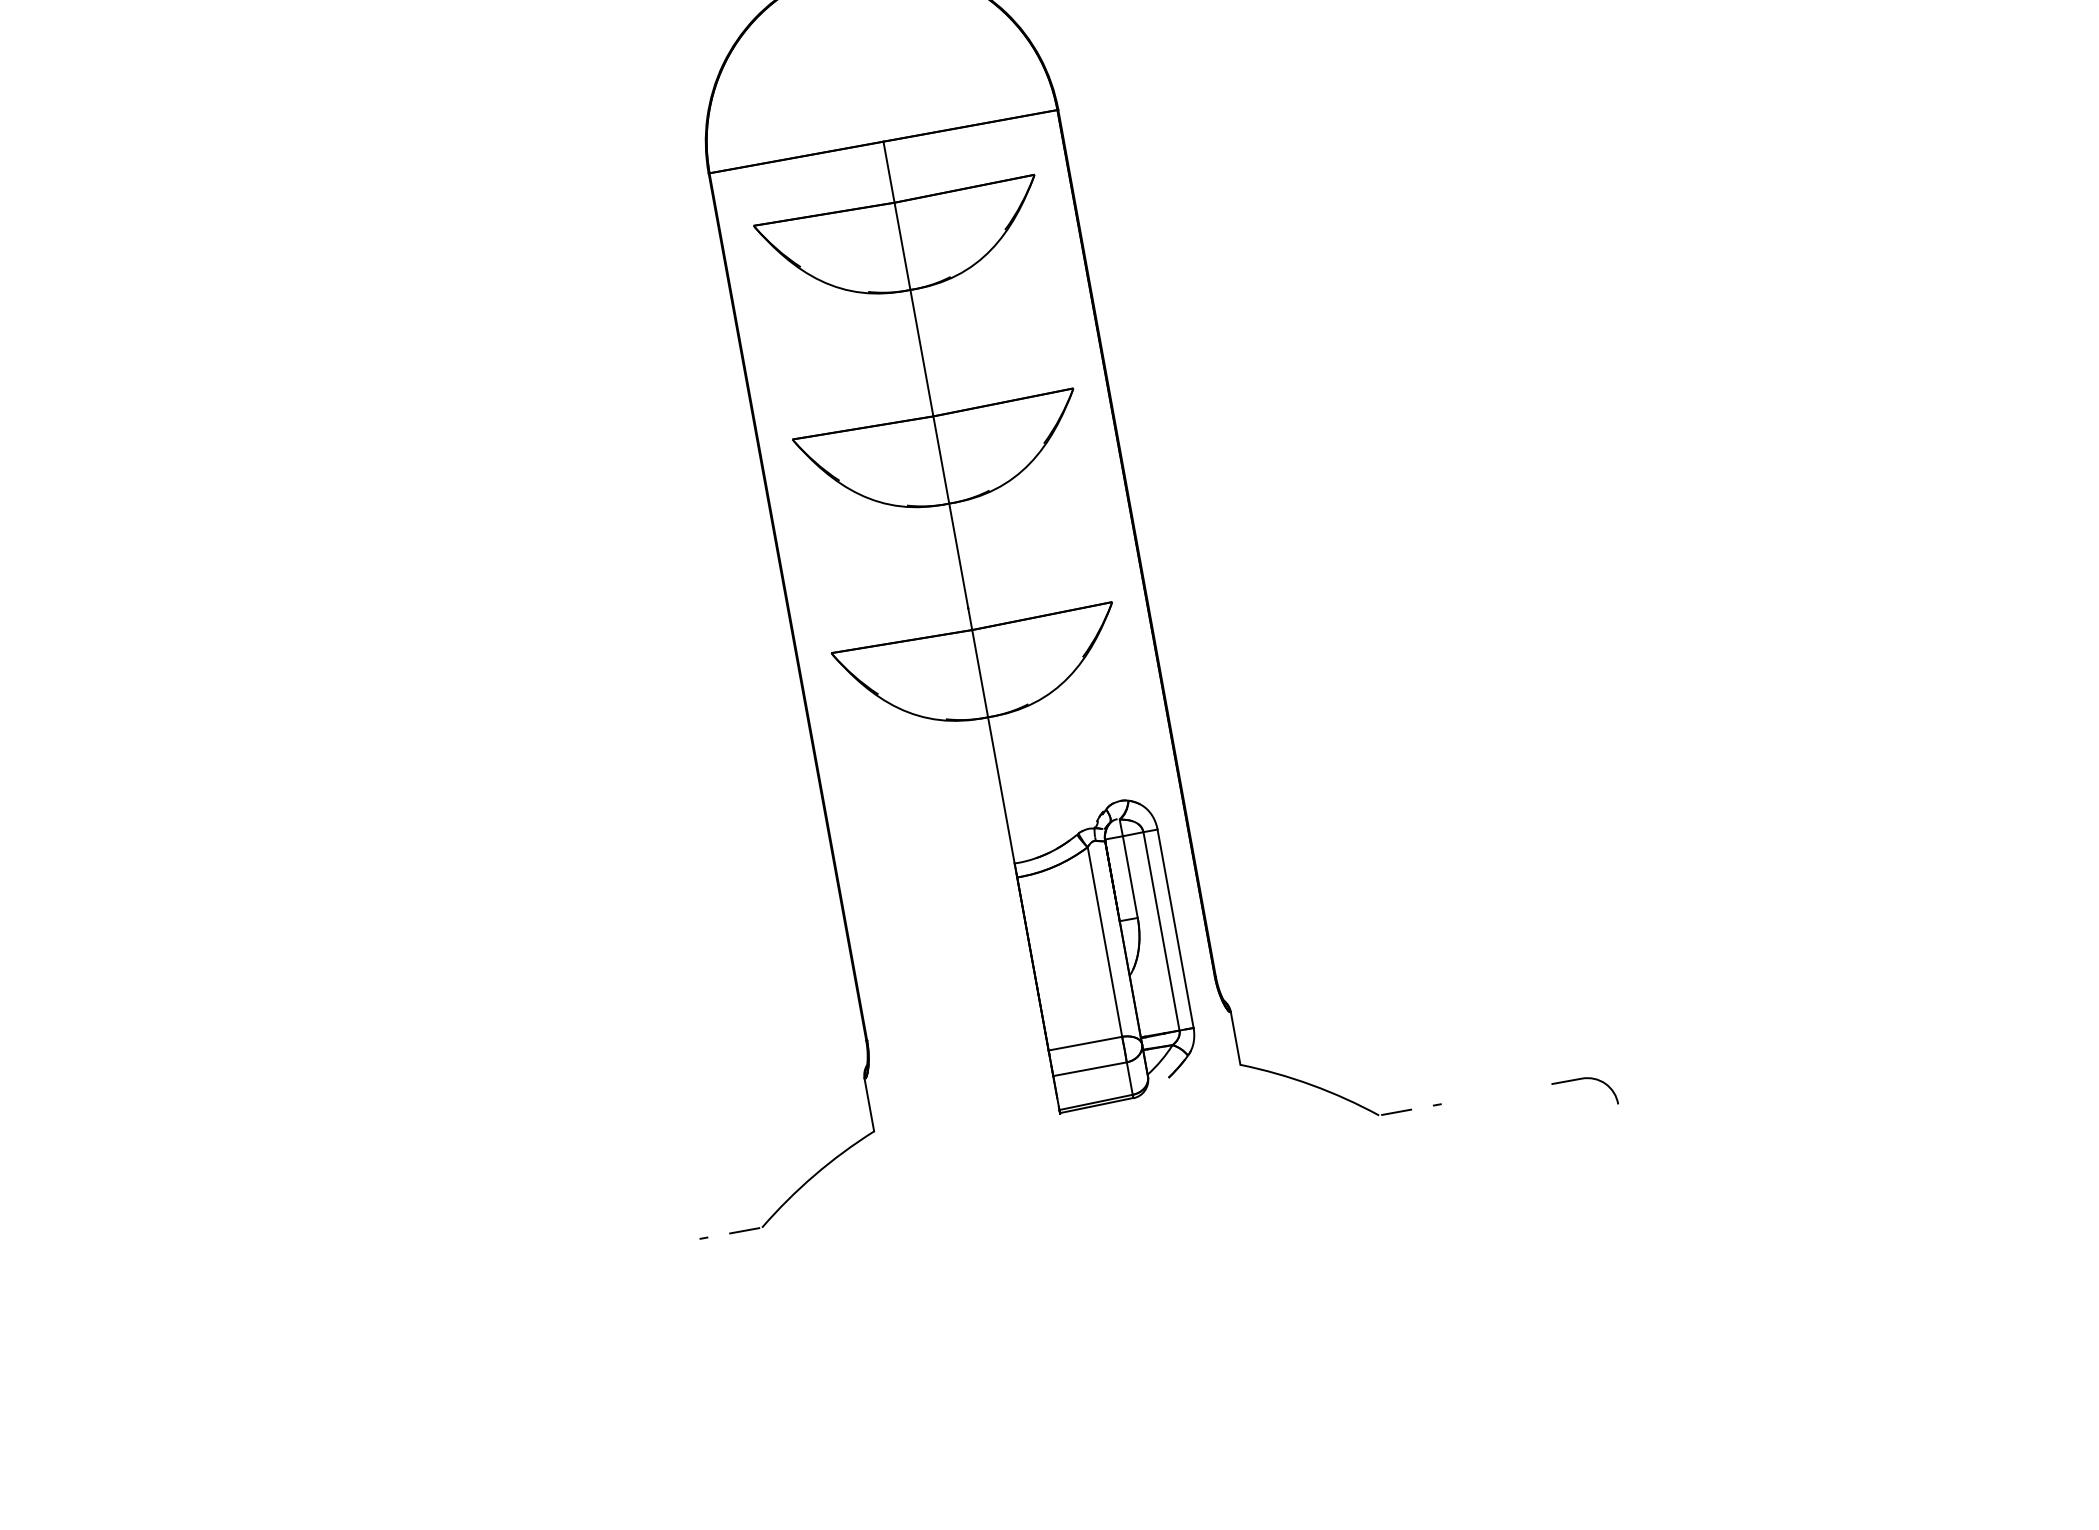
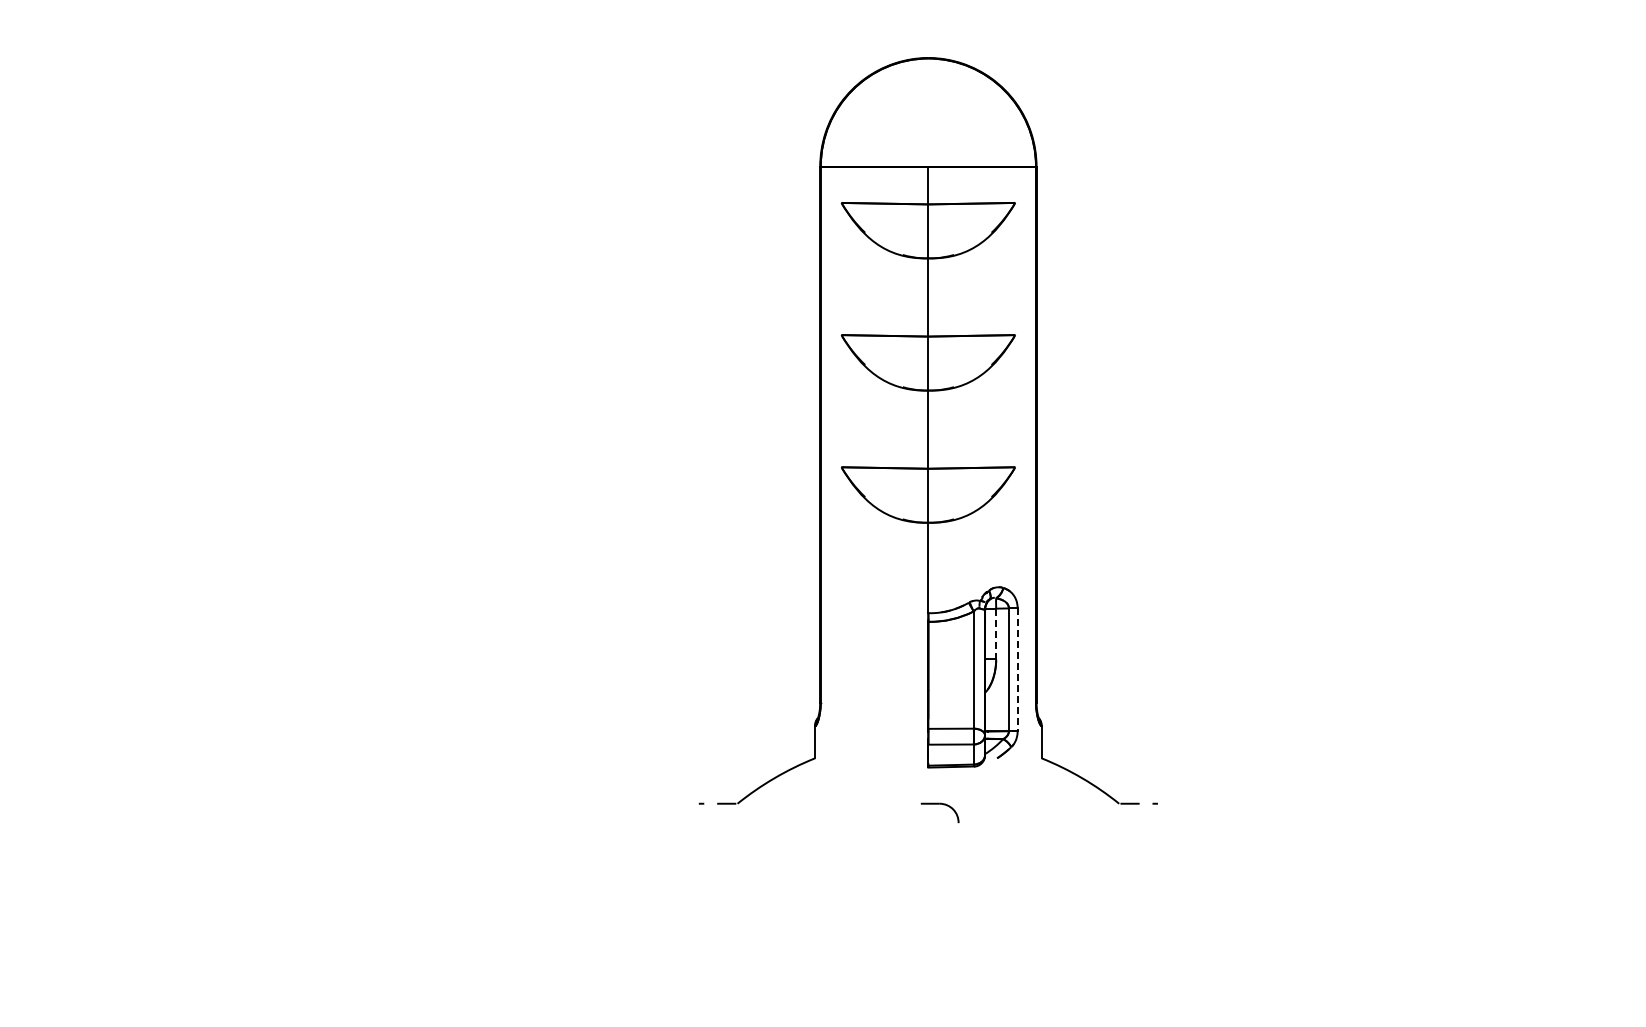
line: (1131, 877) -> (996, 634), solid -> dashed
line: (1175, 929) -> (1017, 670), solid -> dashed
part: (1581, 1079) -> (939, 804), moved

